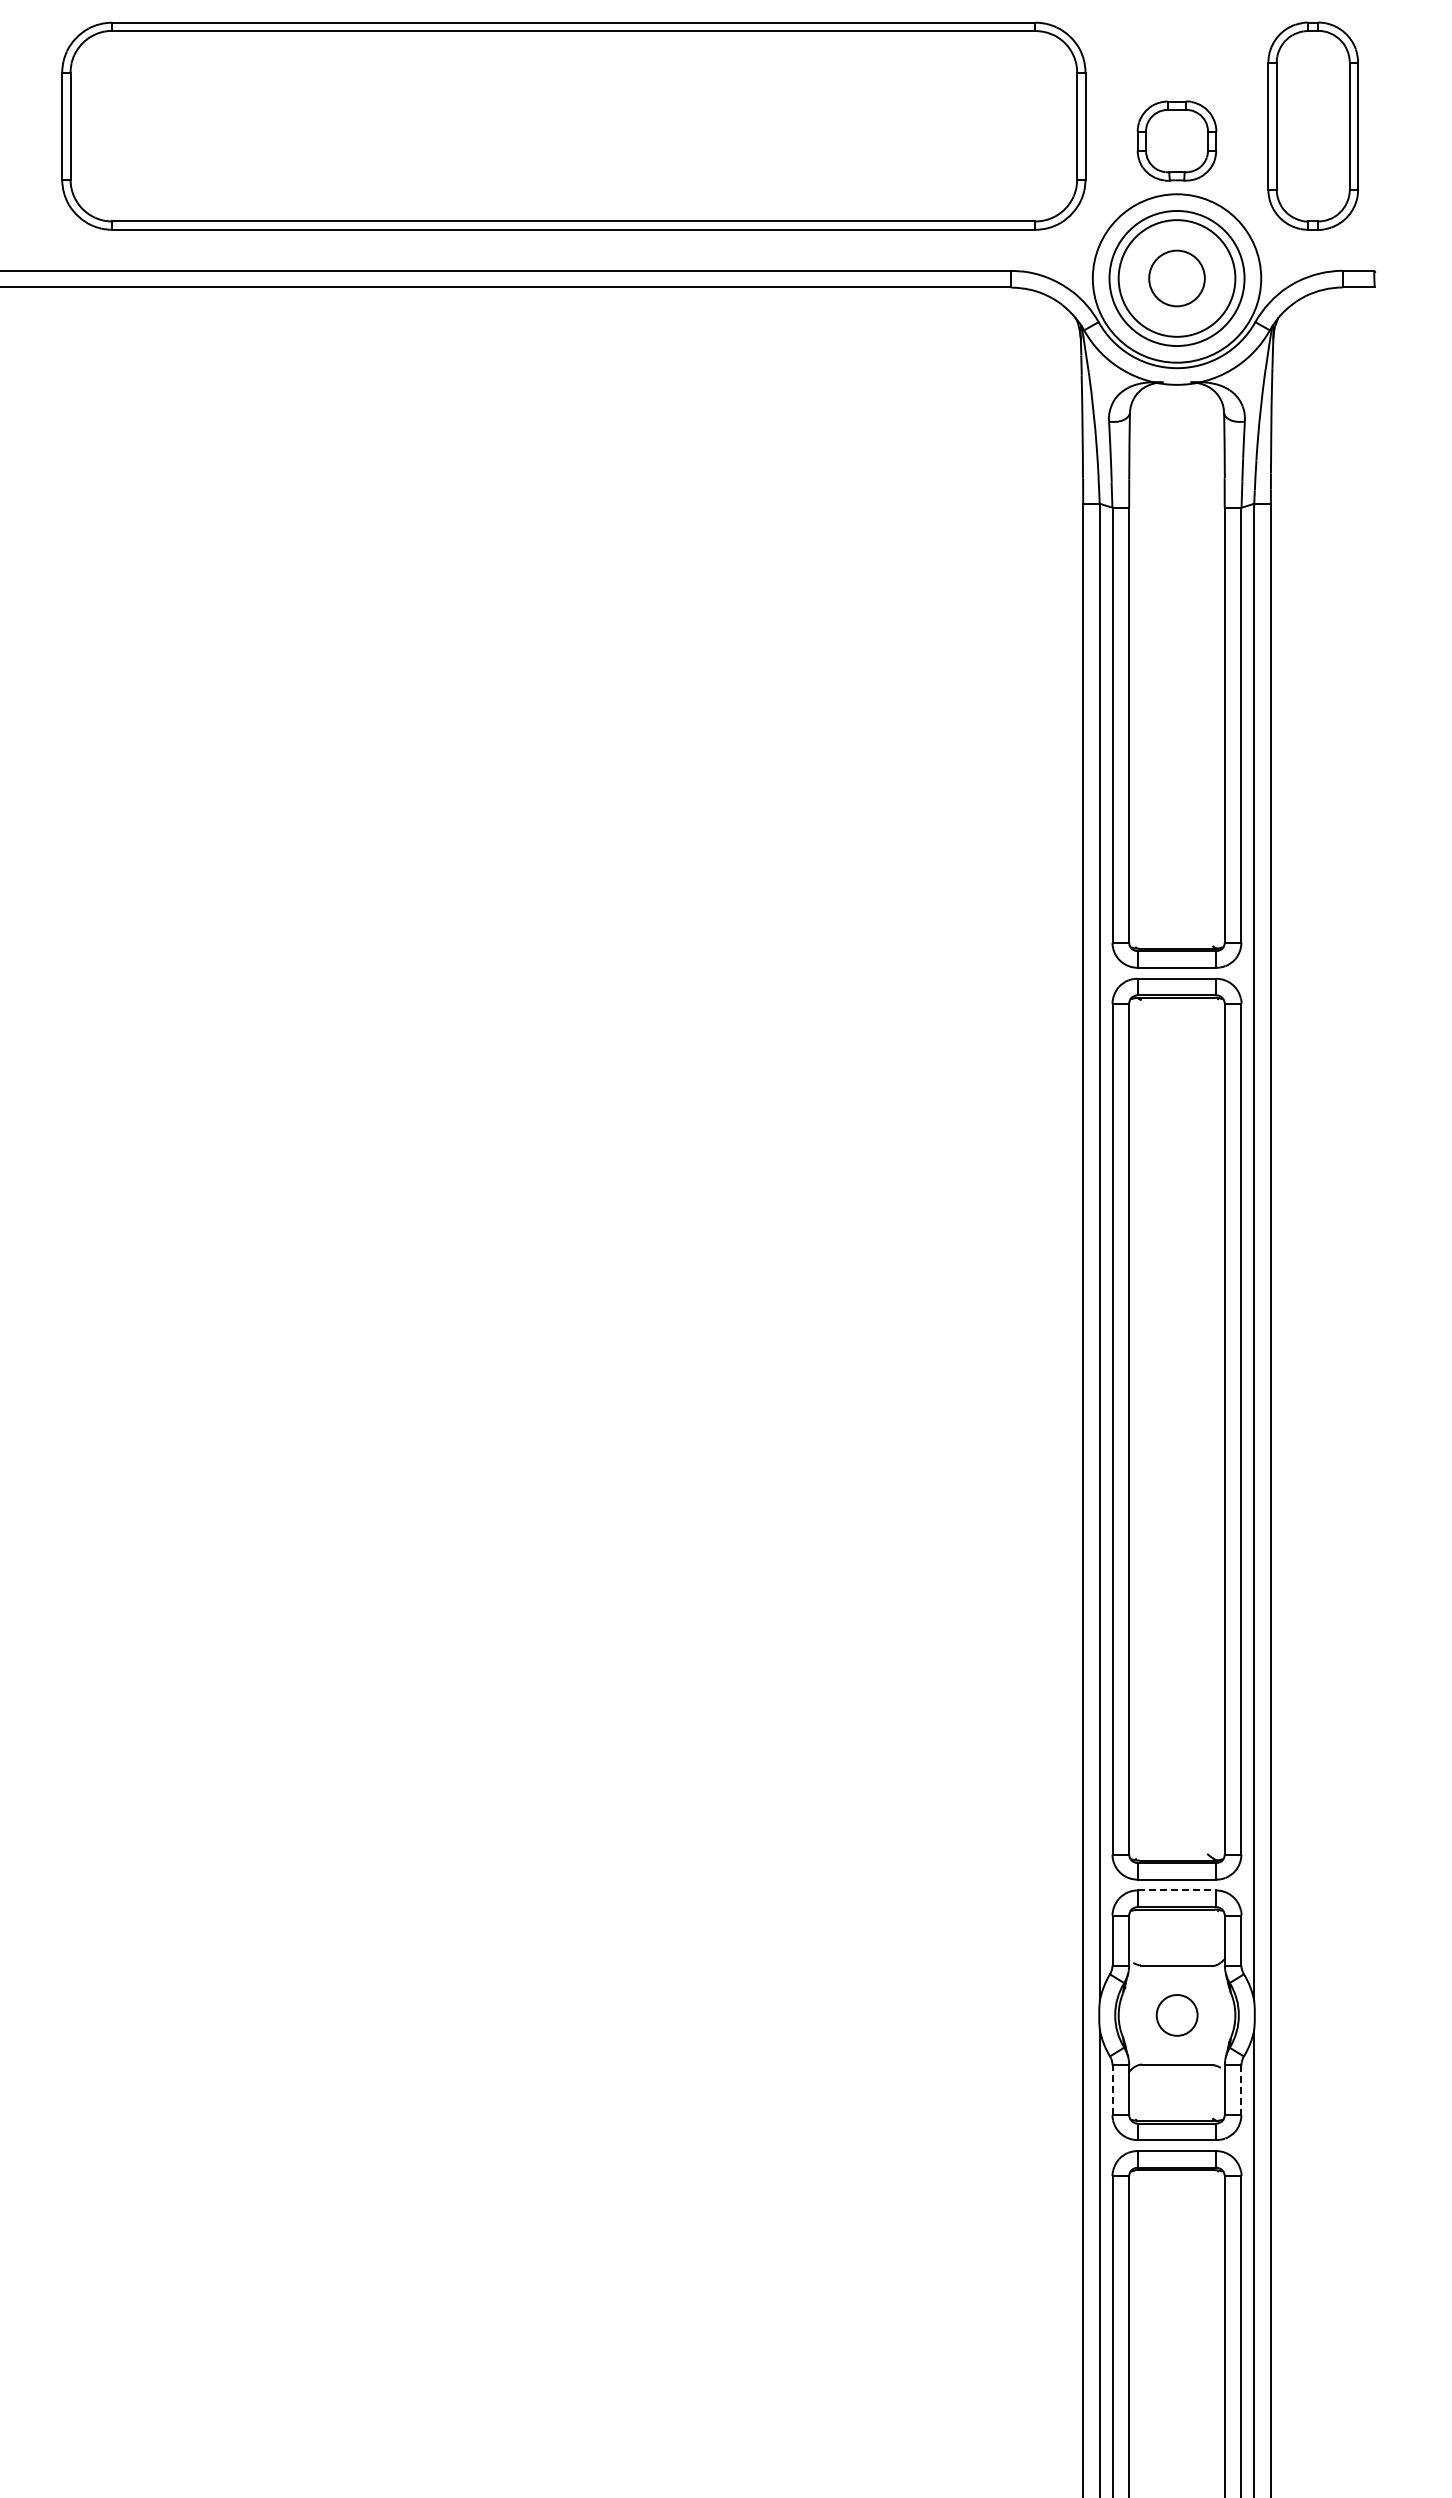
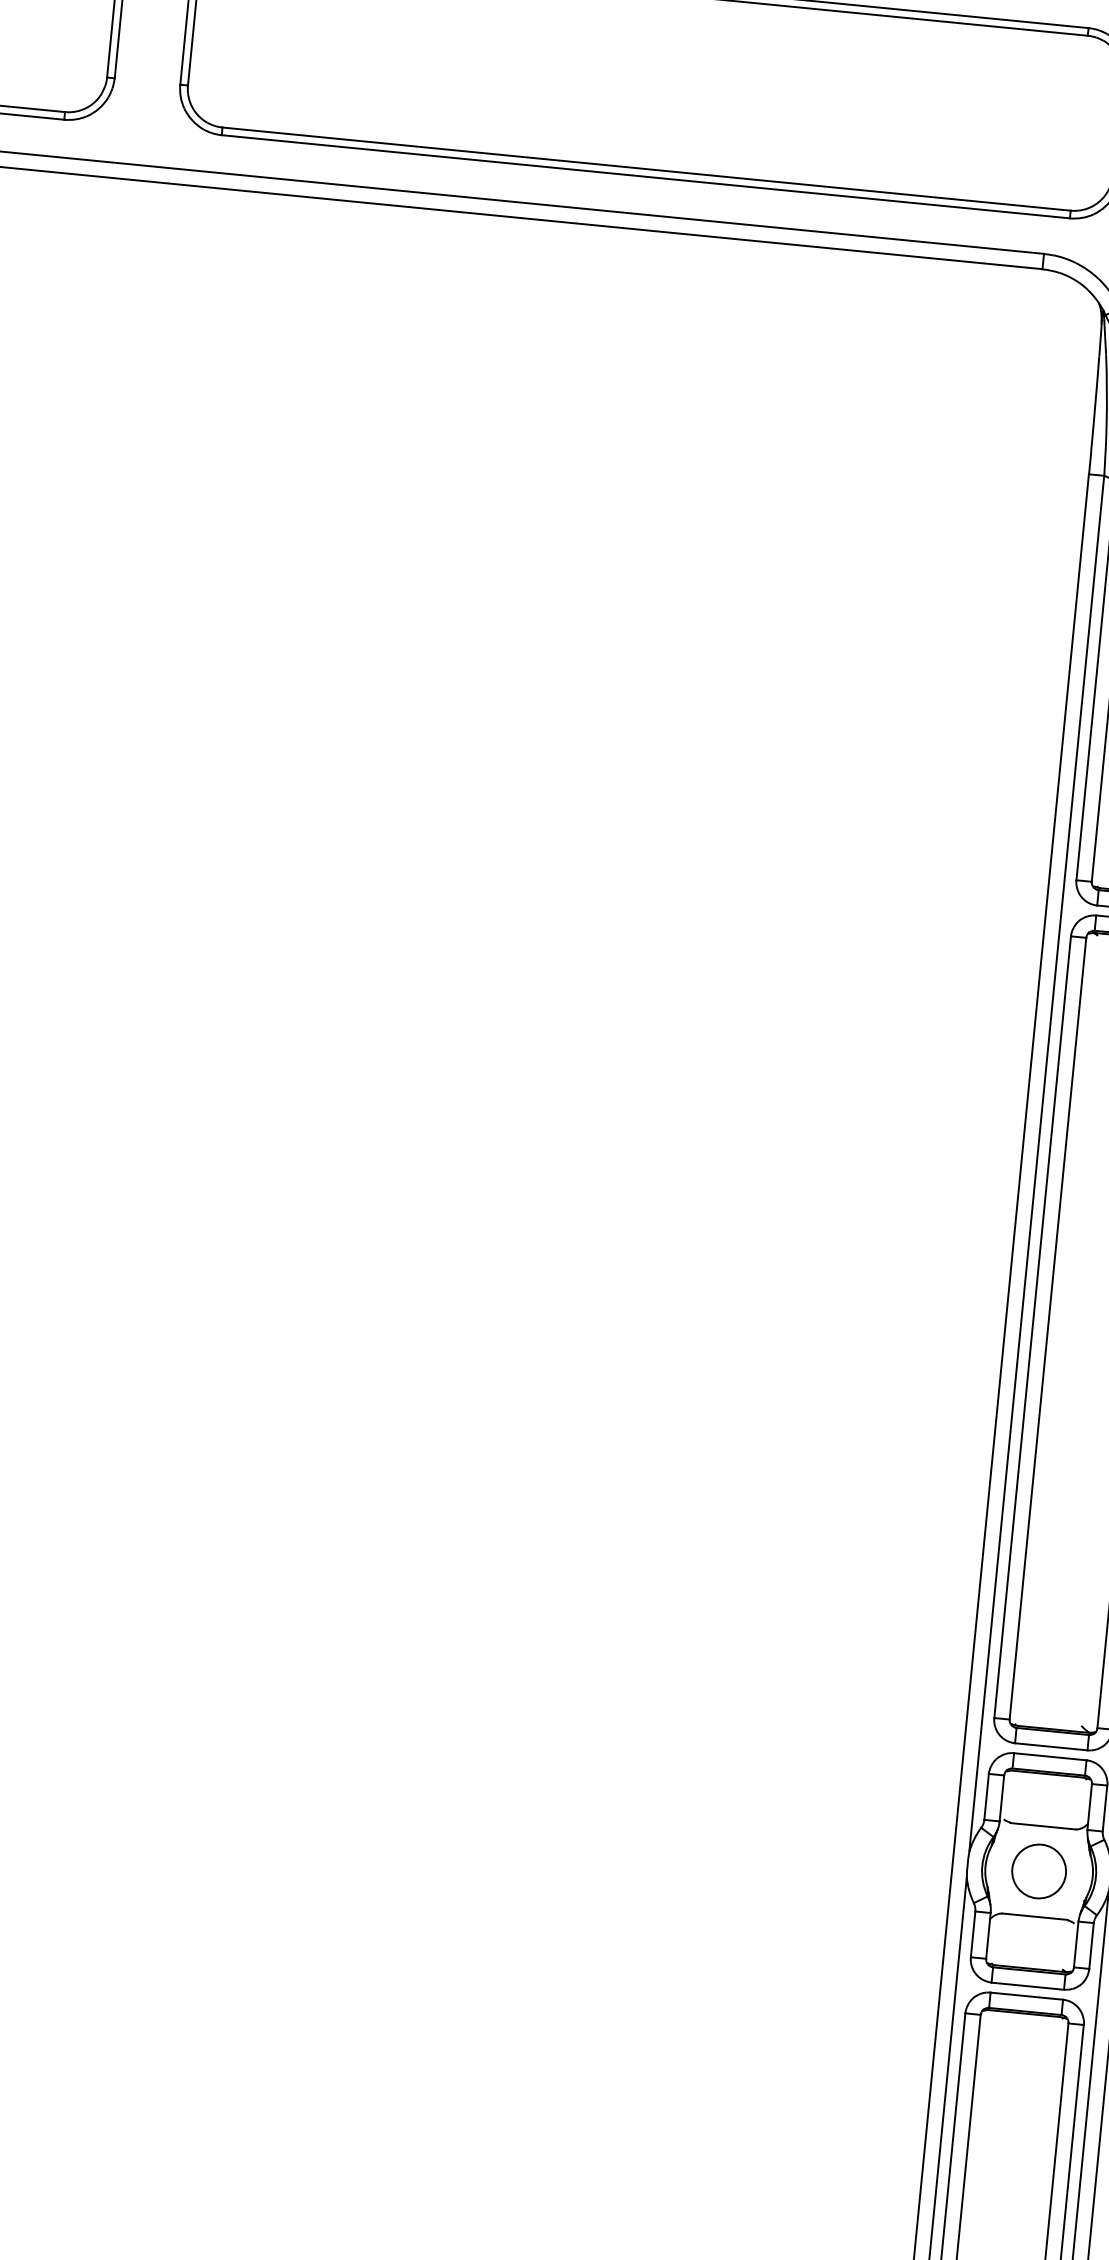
line: (1177, 1890) -> (1050, 1756), dashed -> solid
circle: (1177, 2015) -> (1039, 1871), size x1.43
line: (1112, 2090) -> (973, 1934), dashed -> solid
line: (1241, 2090) -> (1091, 1946), dashed -> solid

